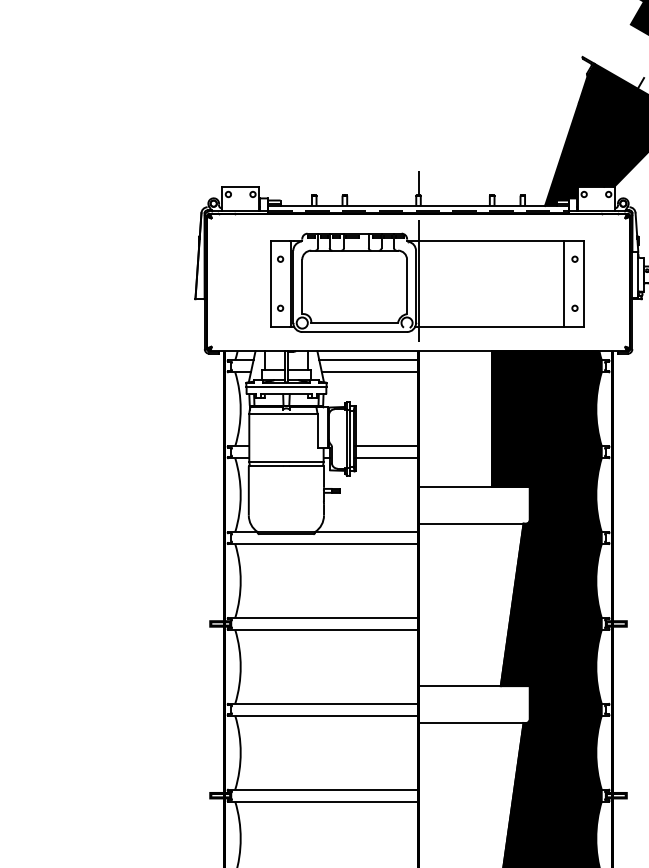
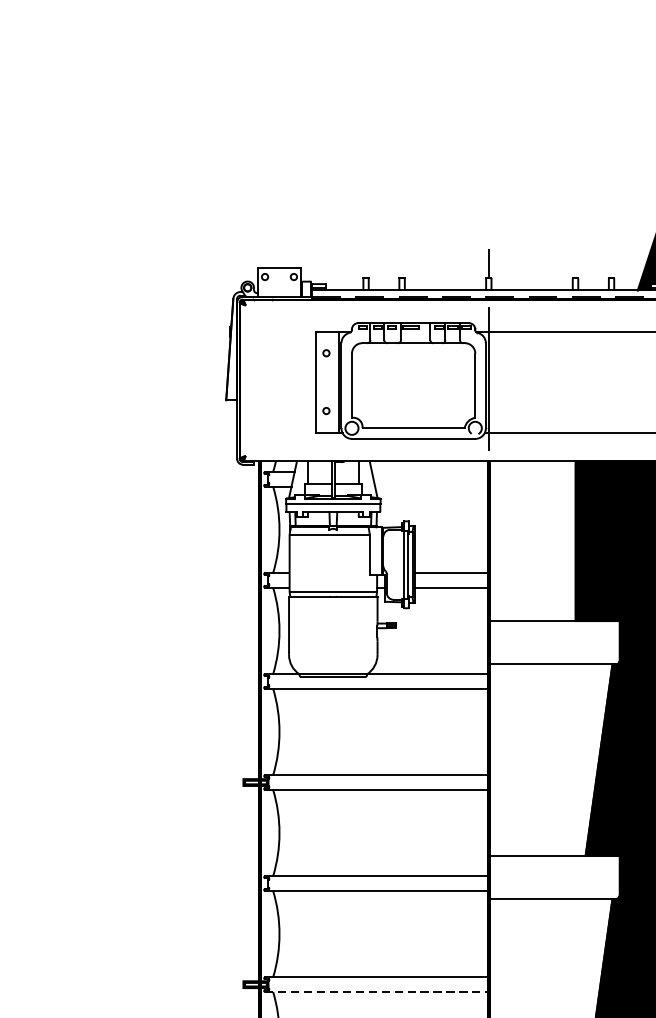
line: (368, 360) -> (429, 472), removed
line: (369, 372) -> (431, 486), removed
line: (324, 801) -> (378, 991), solid -> dashed

